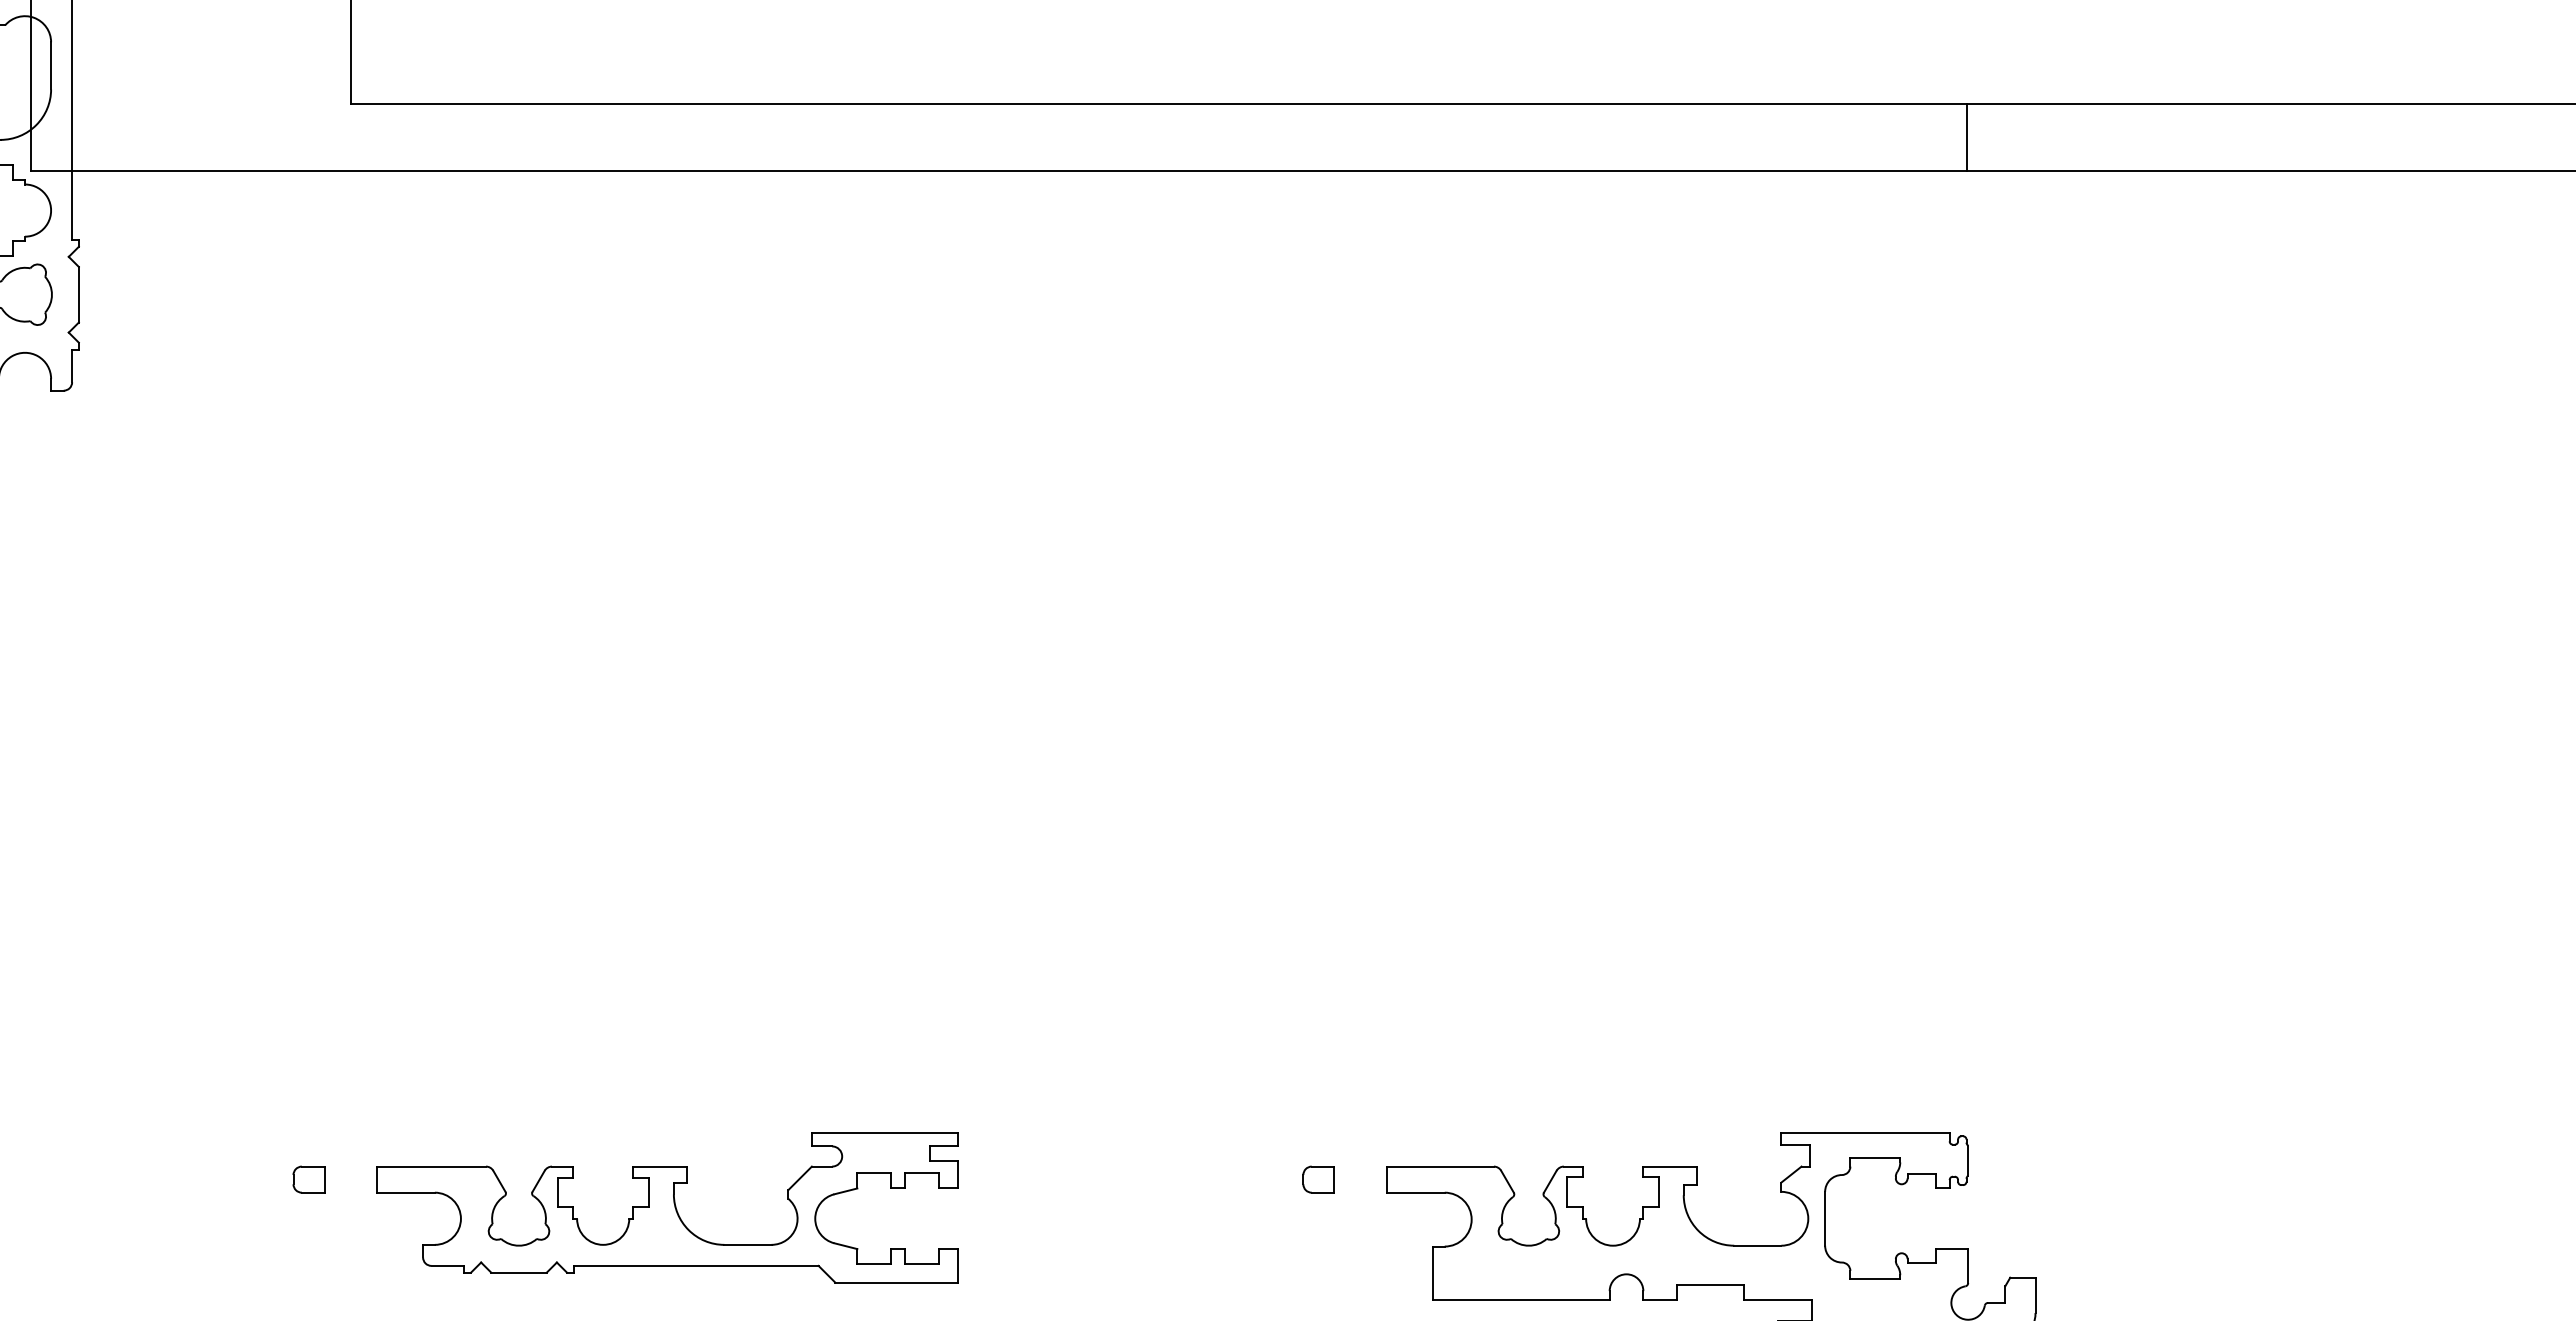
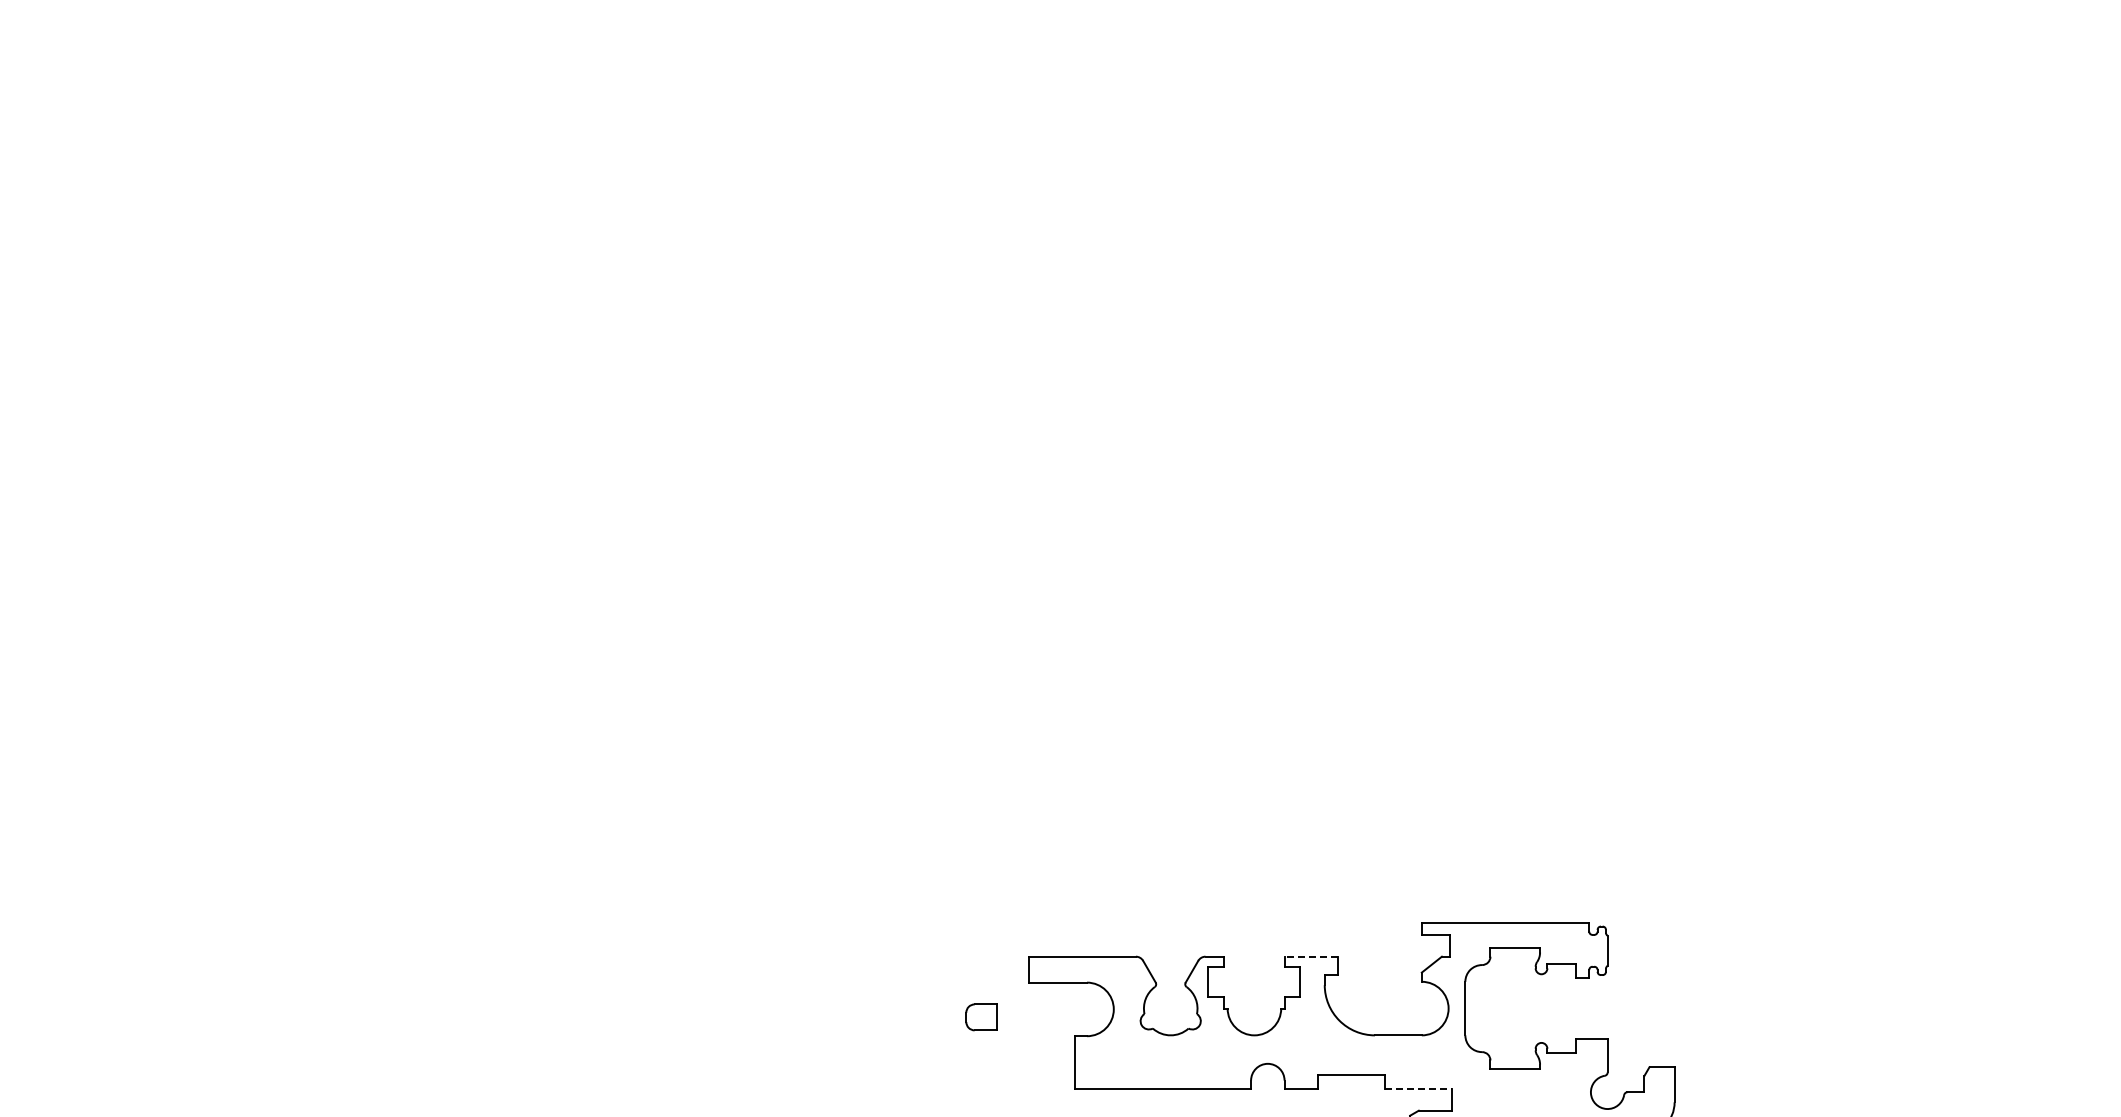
line: (1670, 1166) -> (1311, 956), solid -> dashed
part: (1318, 1179) -> (981, 1017), moved
part: (667, 1207) -> (313, 997), removed
line: (1778, 1299) -> (1418, 1088), solid -> dashed

